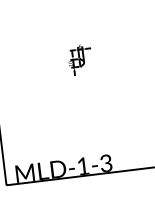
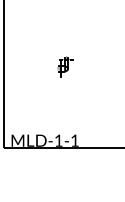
text: (105, 163) -> (74, 140), MLD-1-3 -> MLD-1-1

